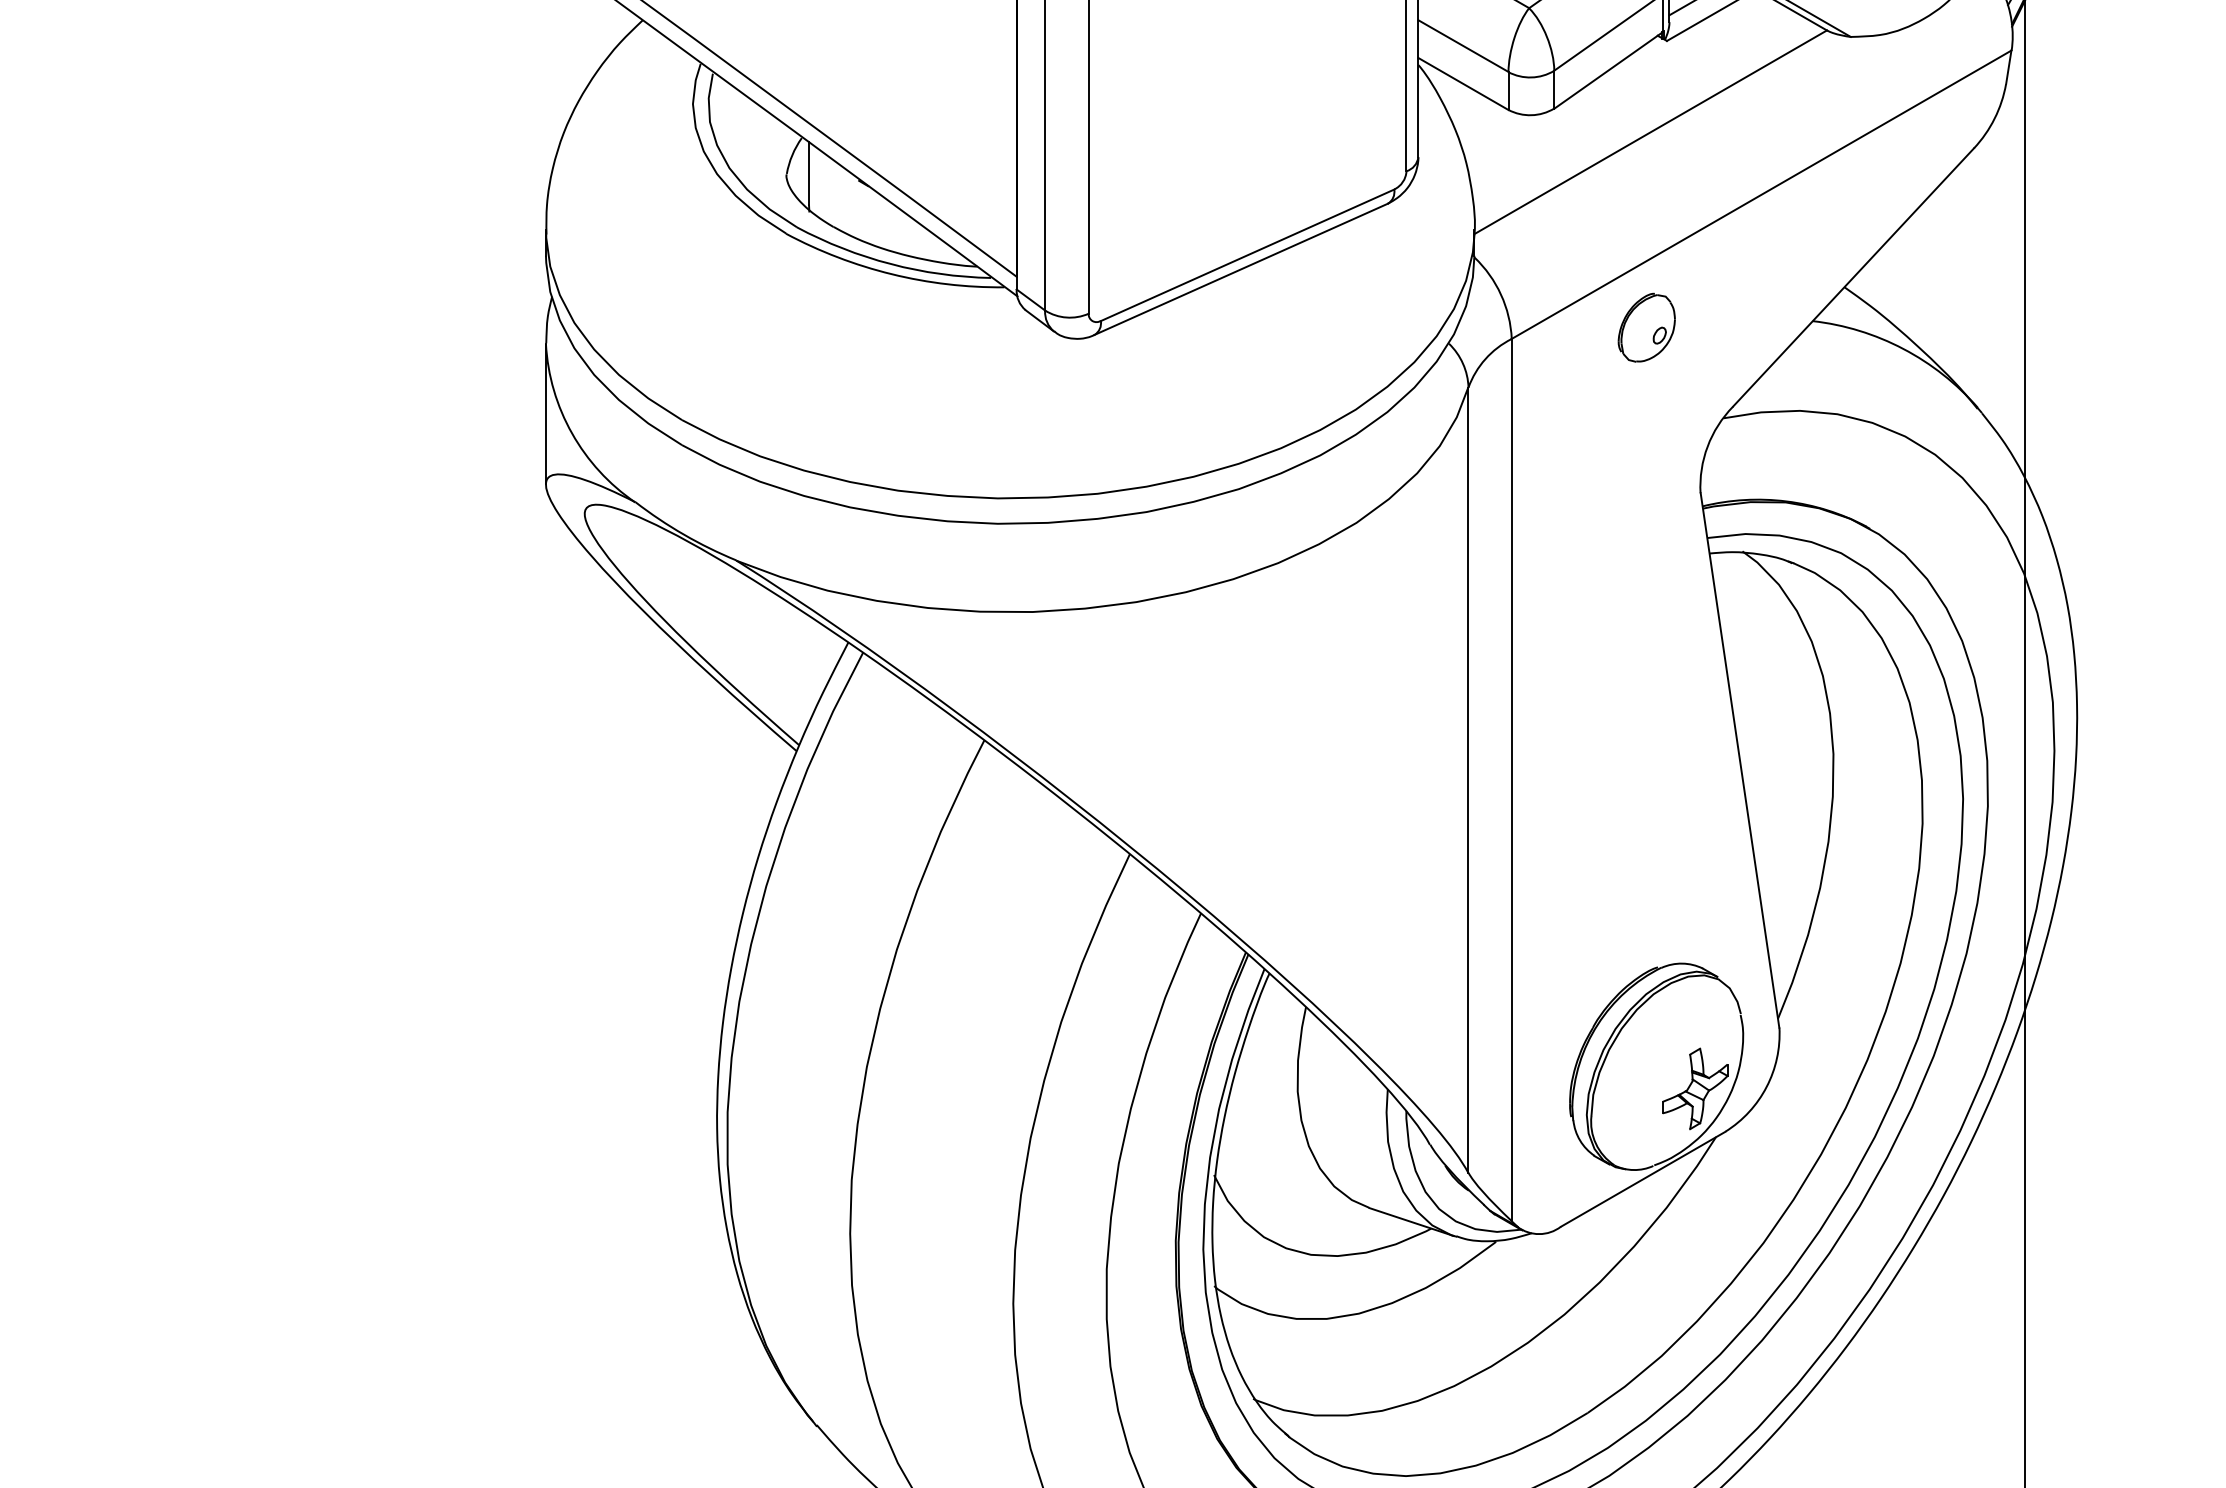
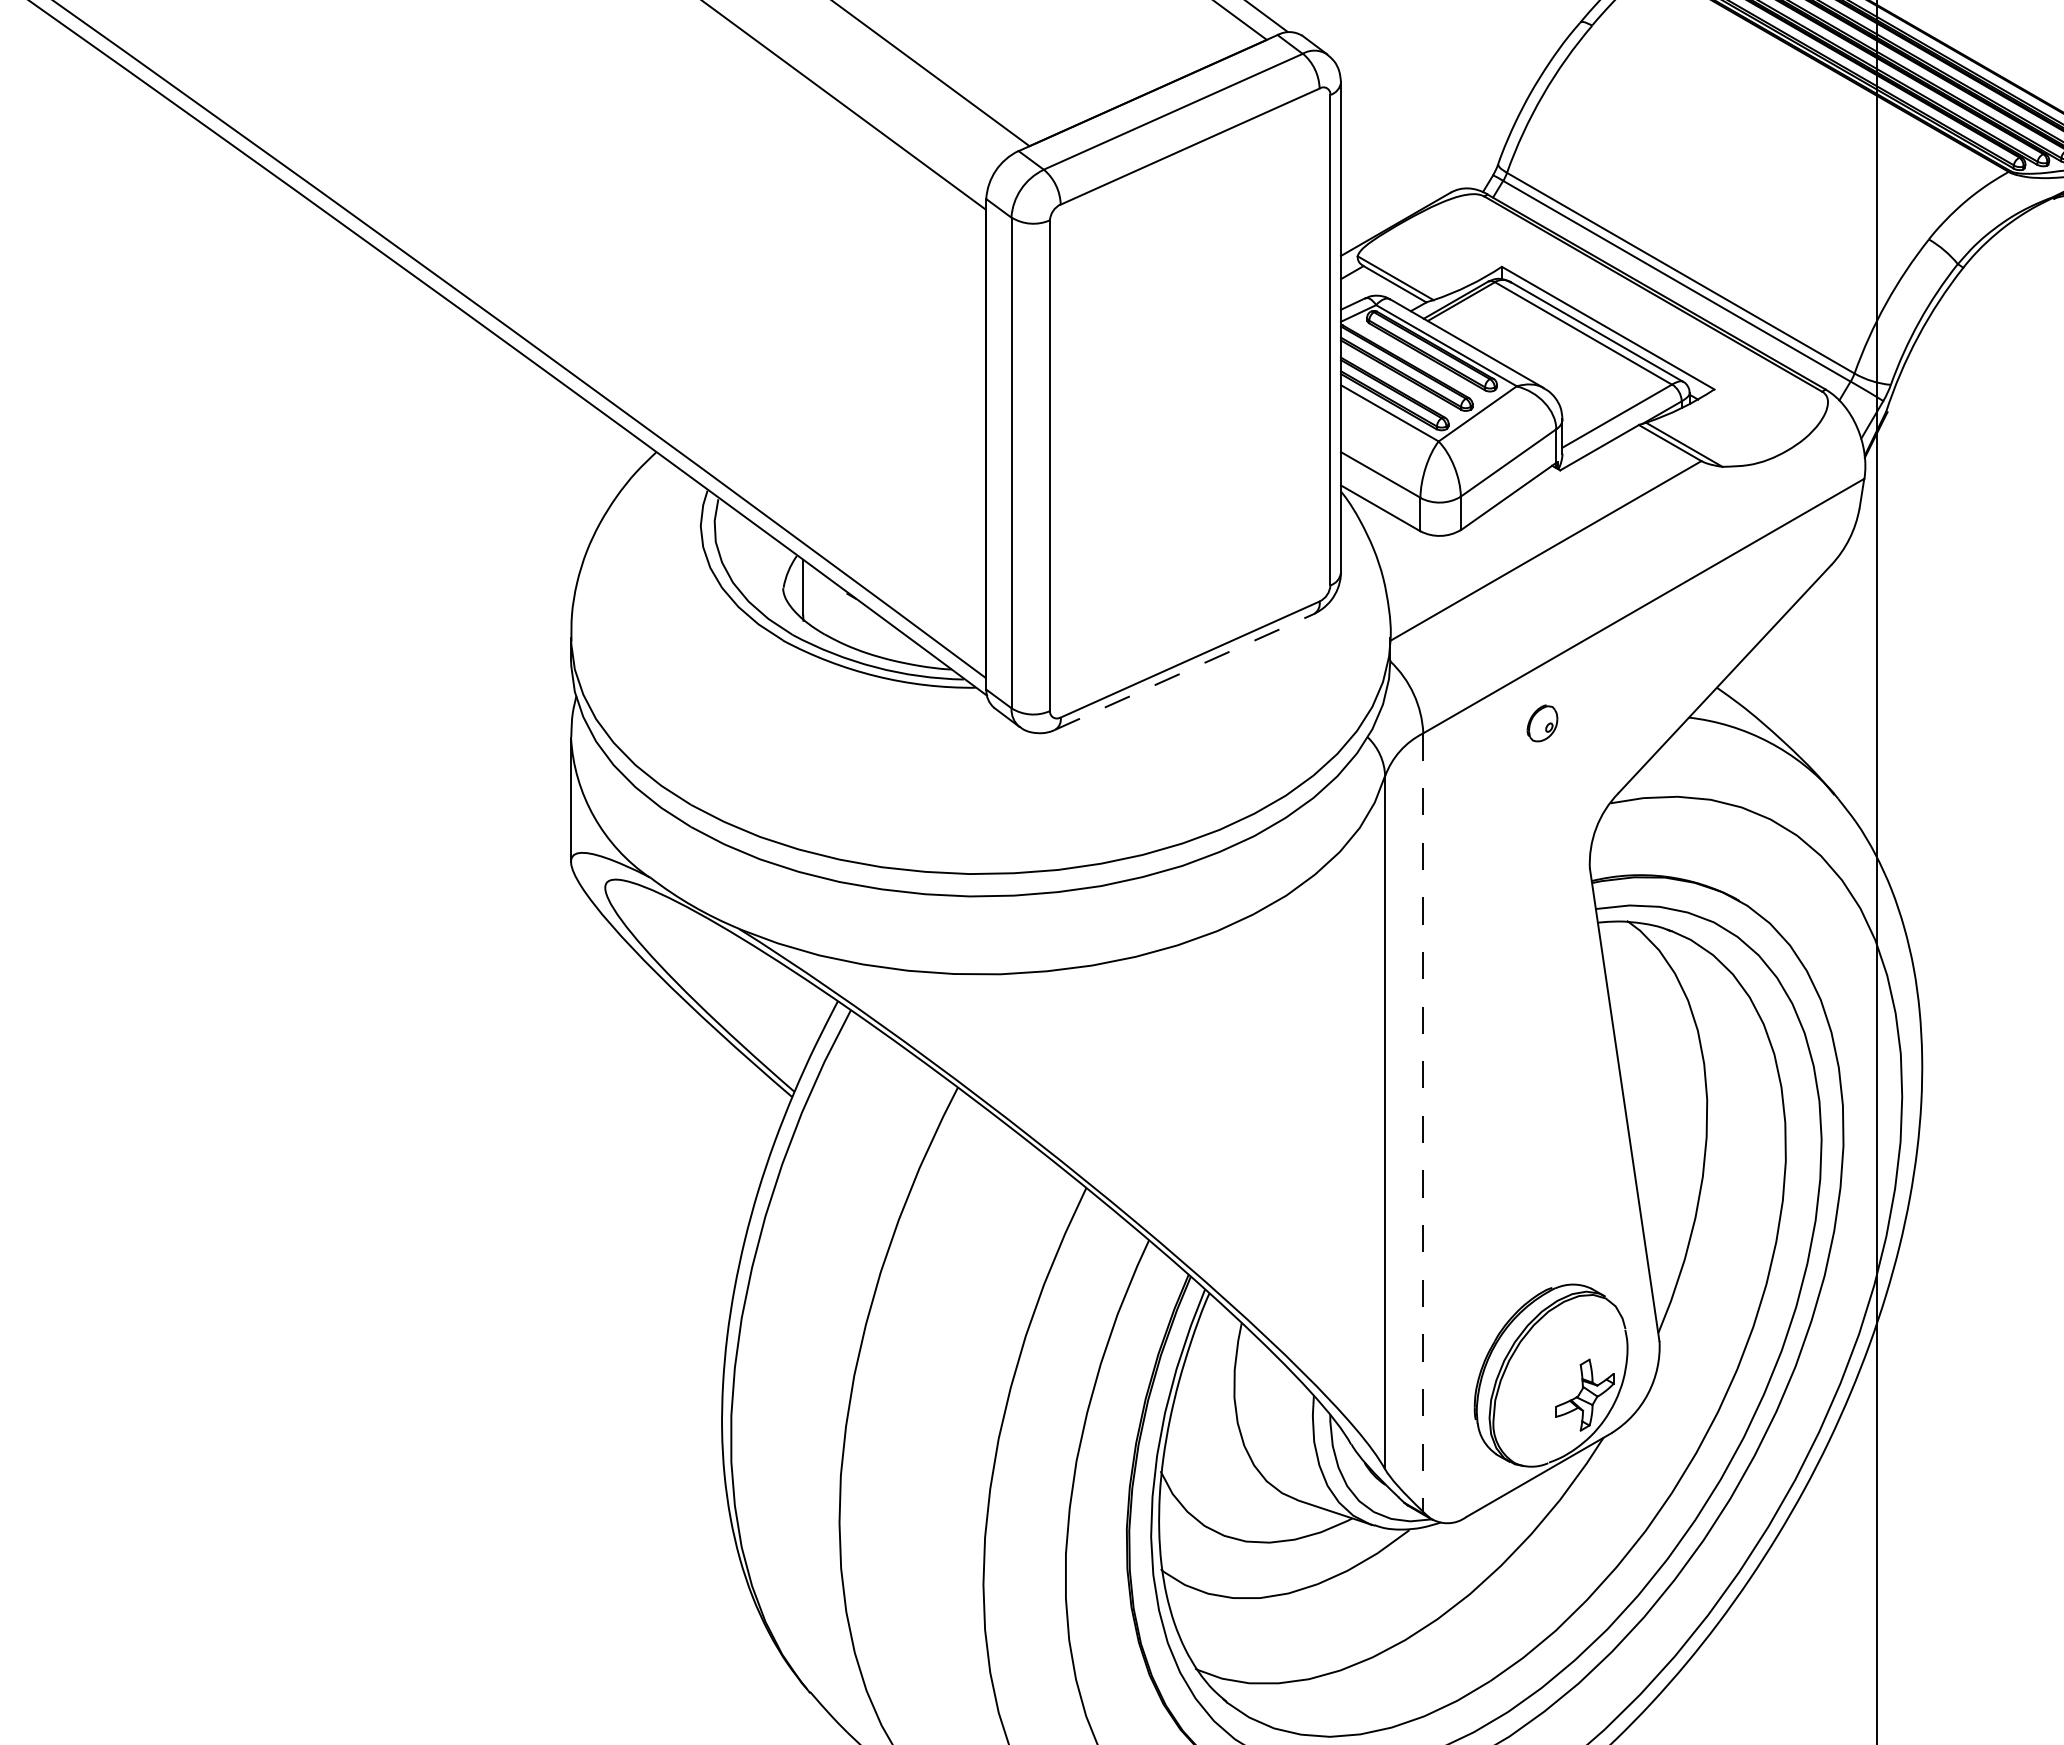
line: (1241, 268) -> (1184, 671), solid -> dashed
part: (1646, 327) -> (1542, 723), size x0.6
line: (1511, 781) -> (1423, 1123), solid -> dashed

